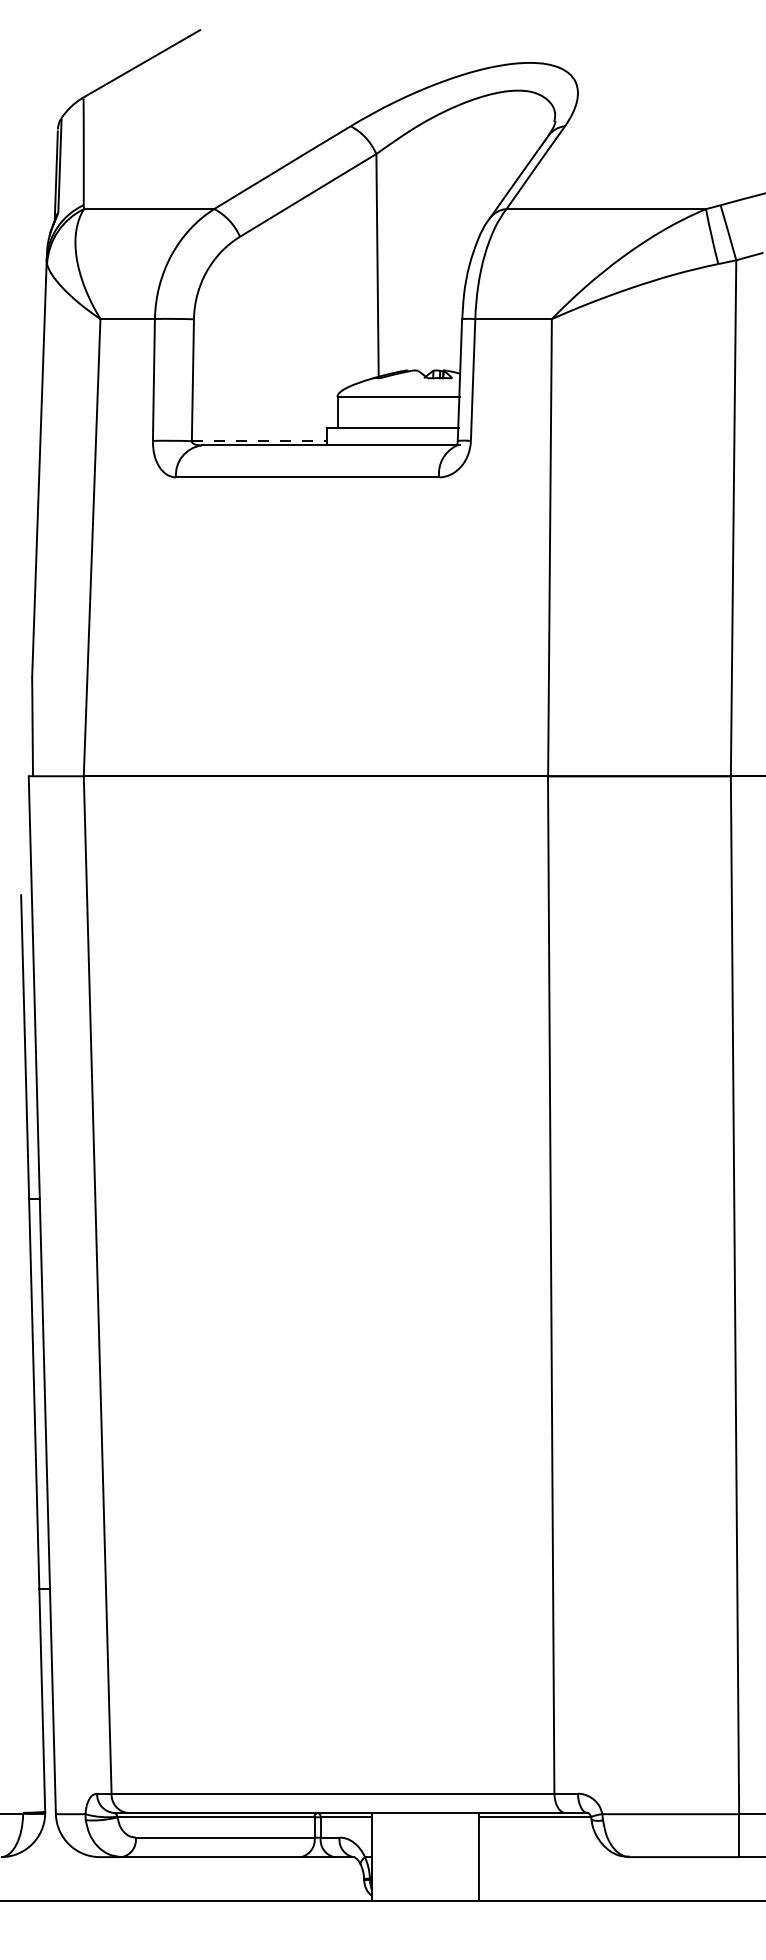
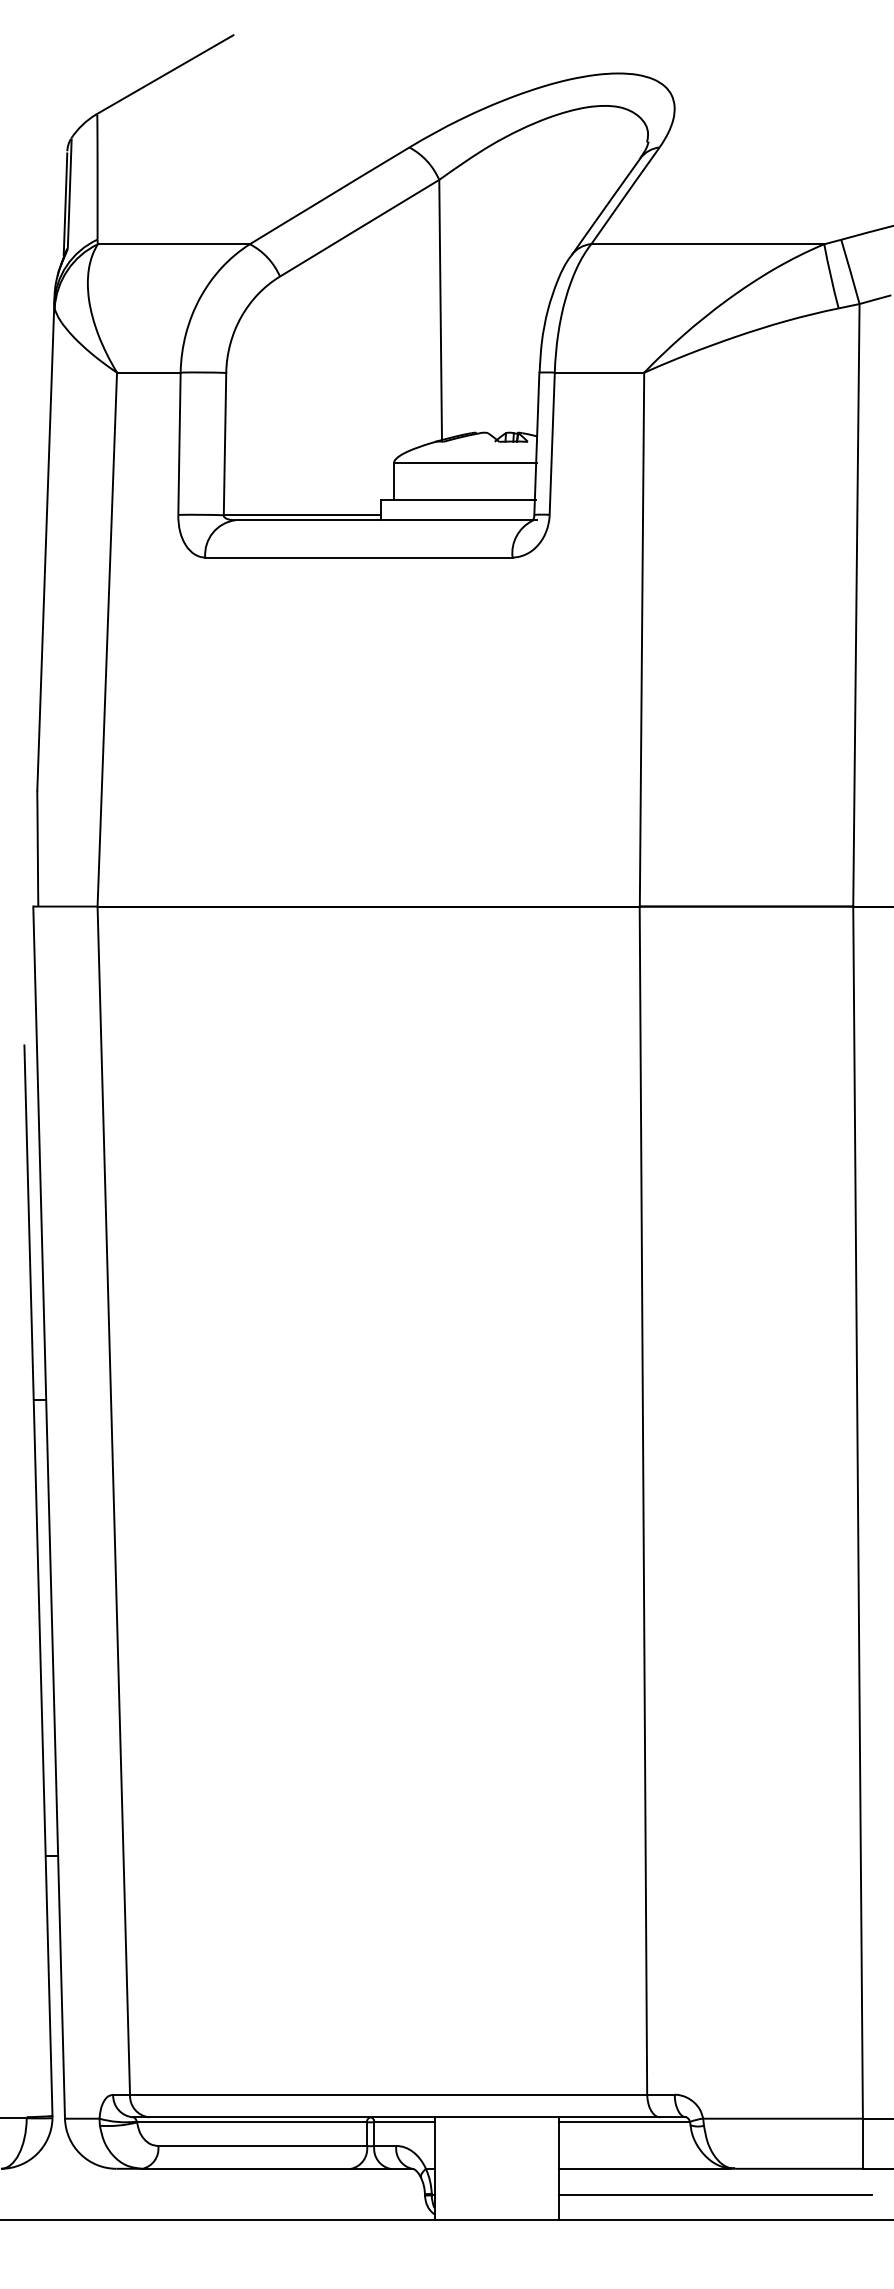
line: (259, 441) -> (302, 515), dashed -> solid
line: (552, 1856) -> (644, 2168), added
line: (612, 1879) -> (715, 2195), added

